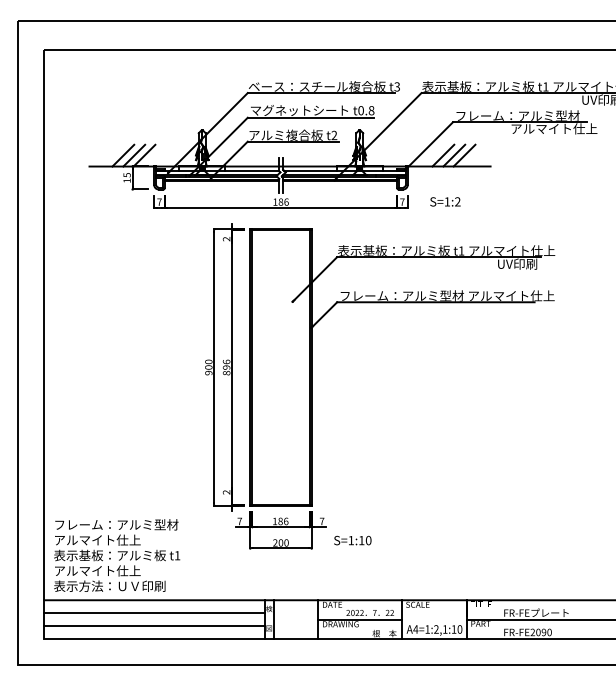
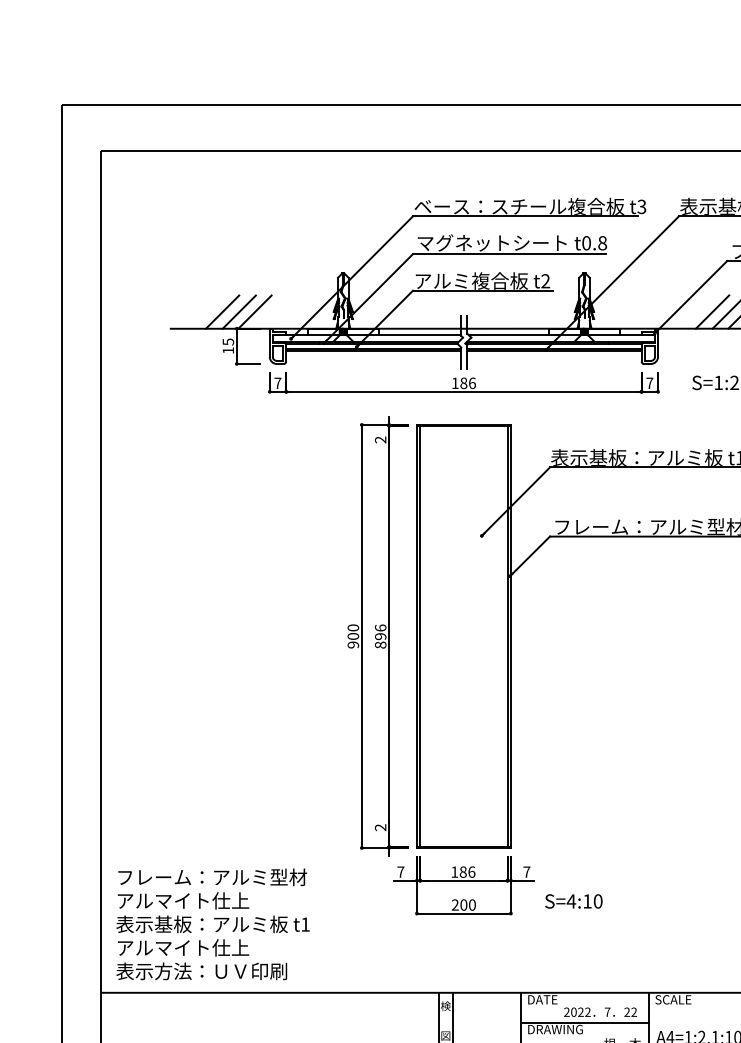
text: (351, 540) -> (571, 901), S=1:10 -> S=4:10
line: (154, 613) -> (270, 1013), removed
line: (154, 626) -> (270, 1032), removed

